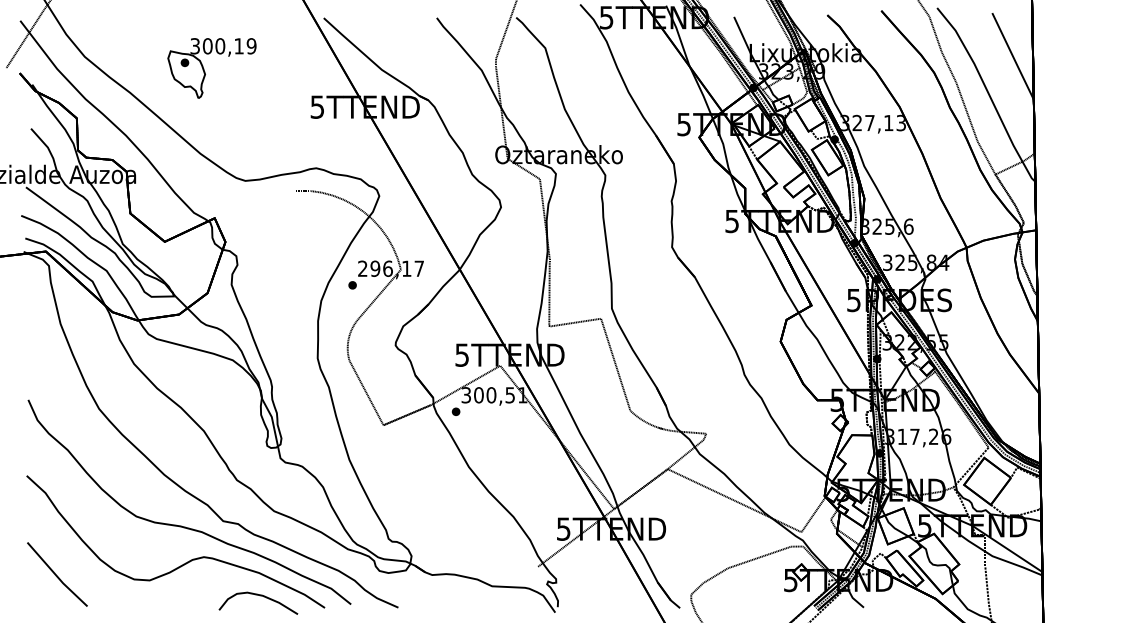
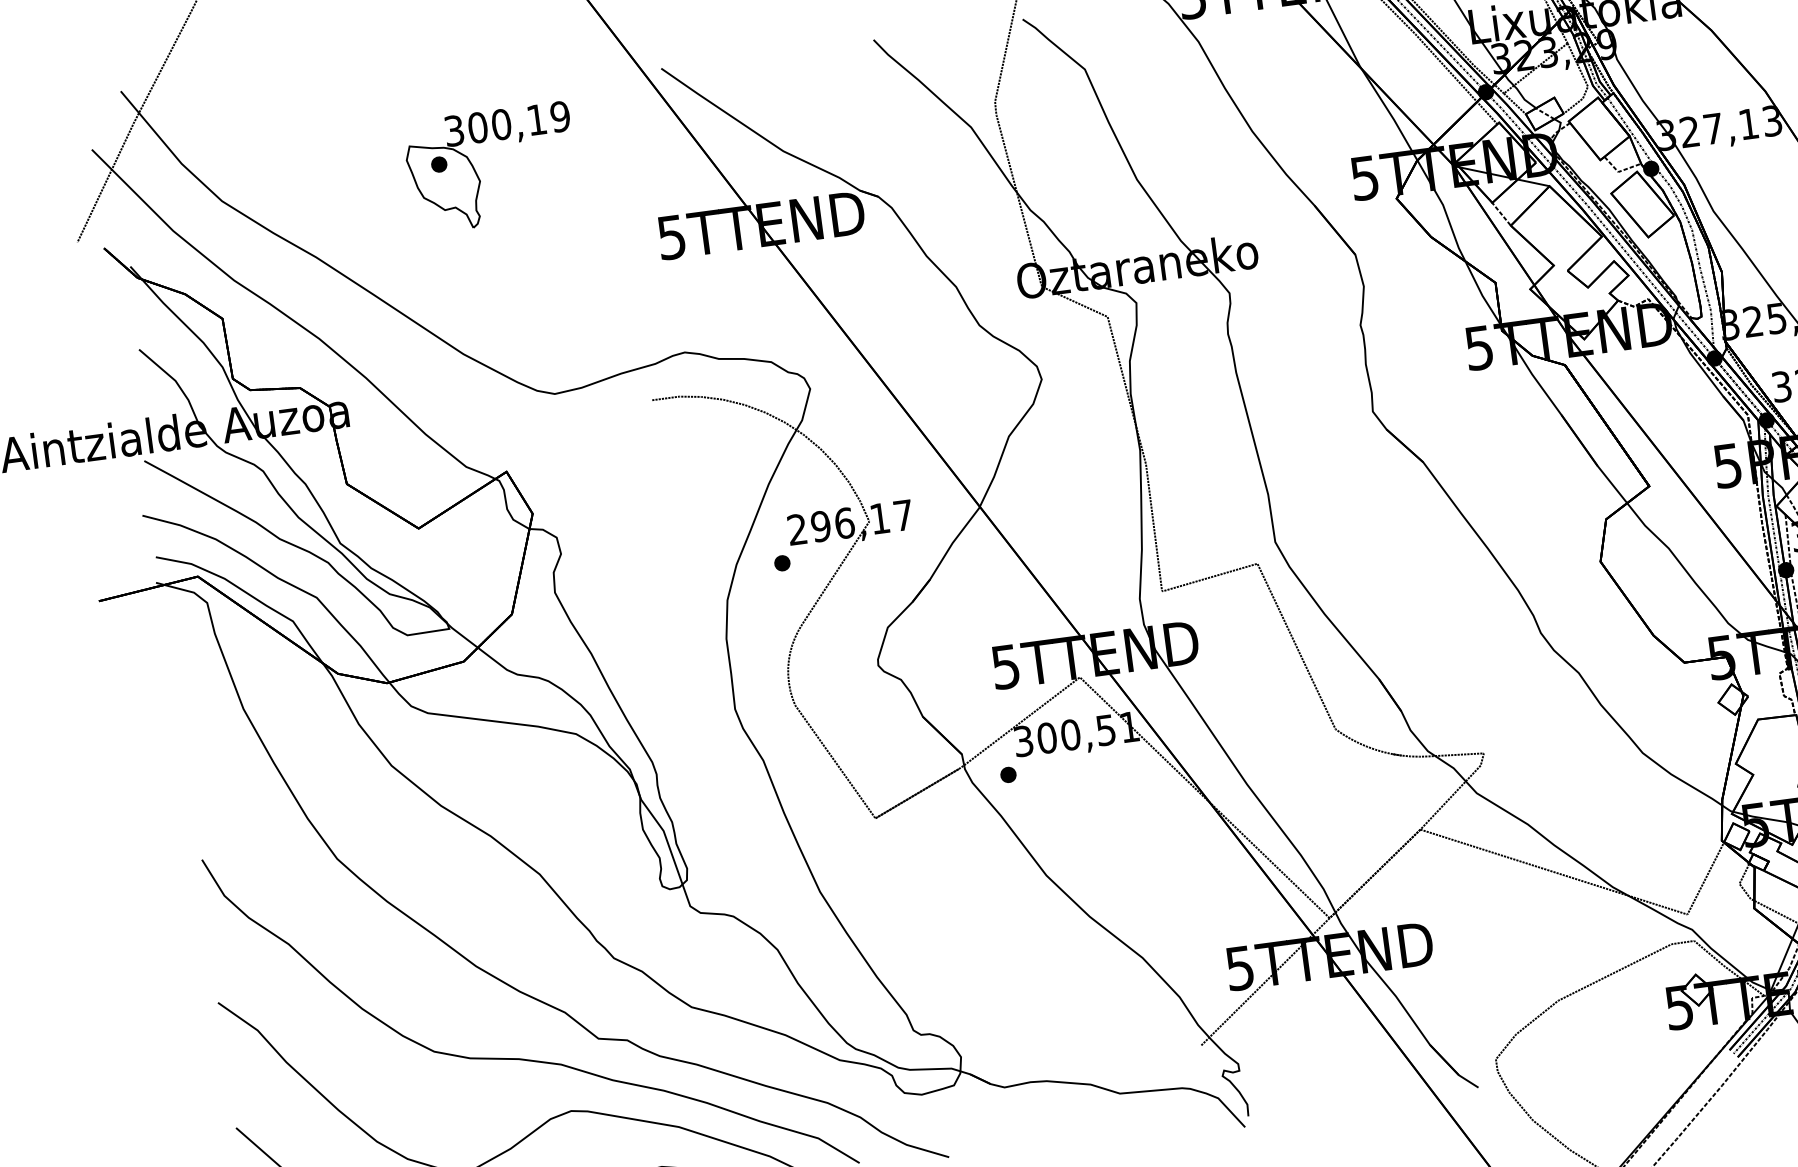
part: (205, 71) -> (479, 175), moved

